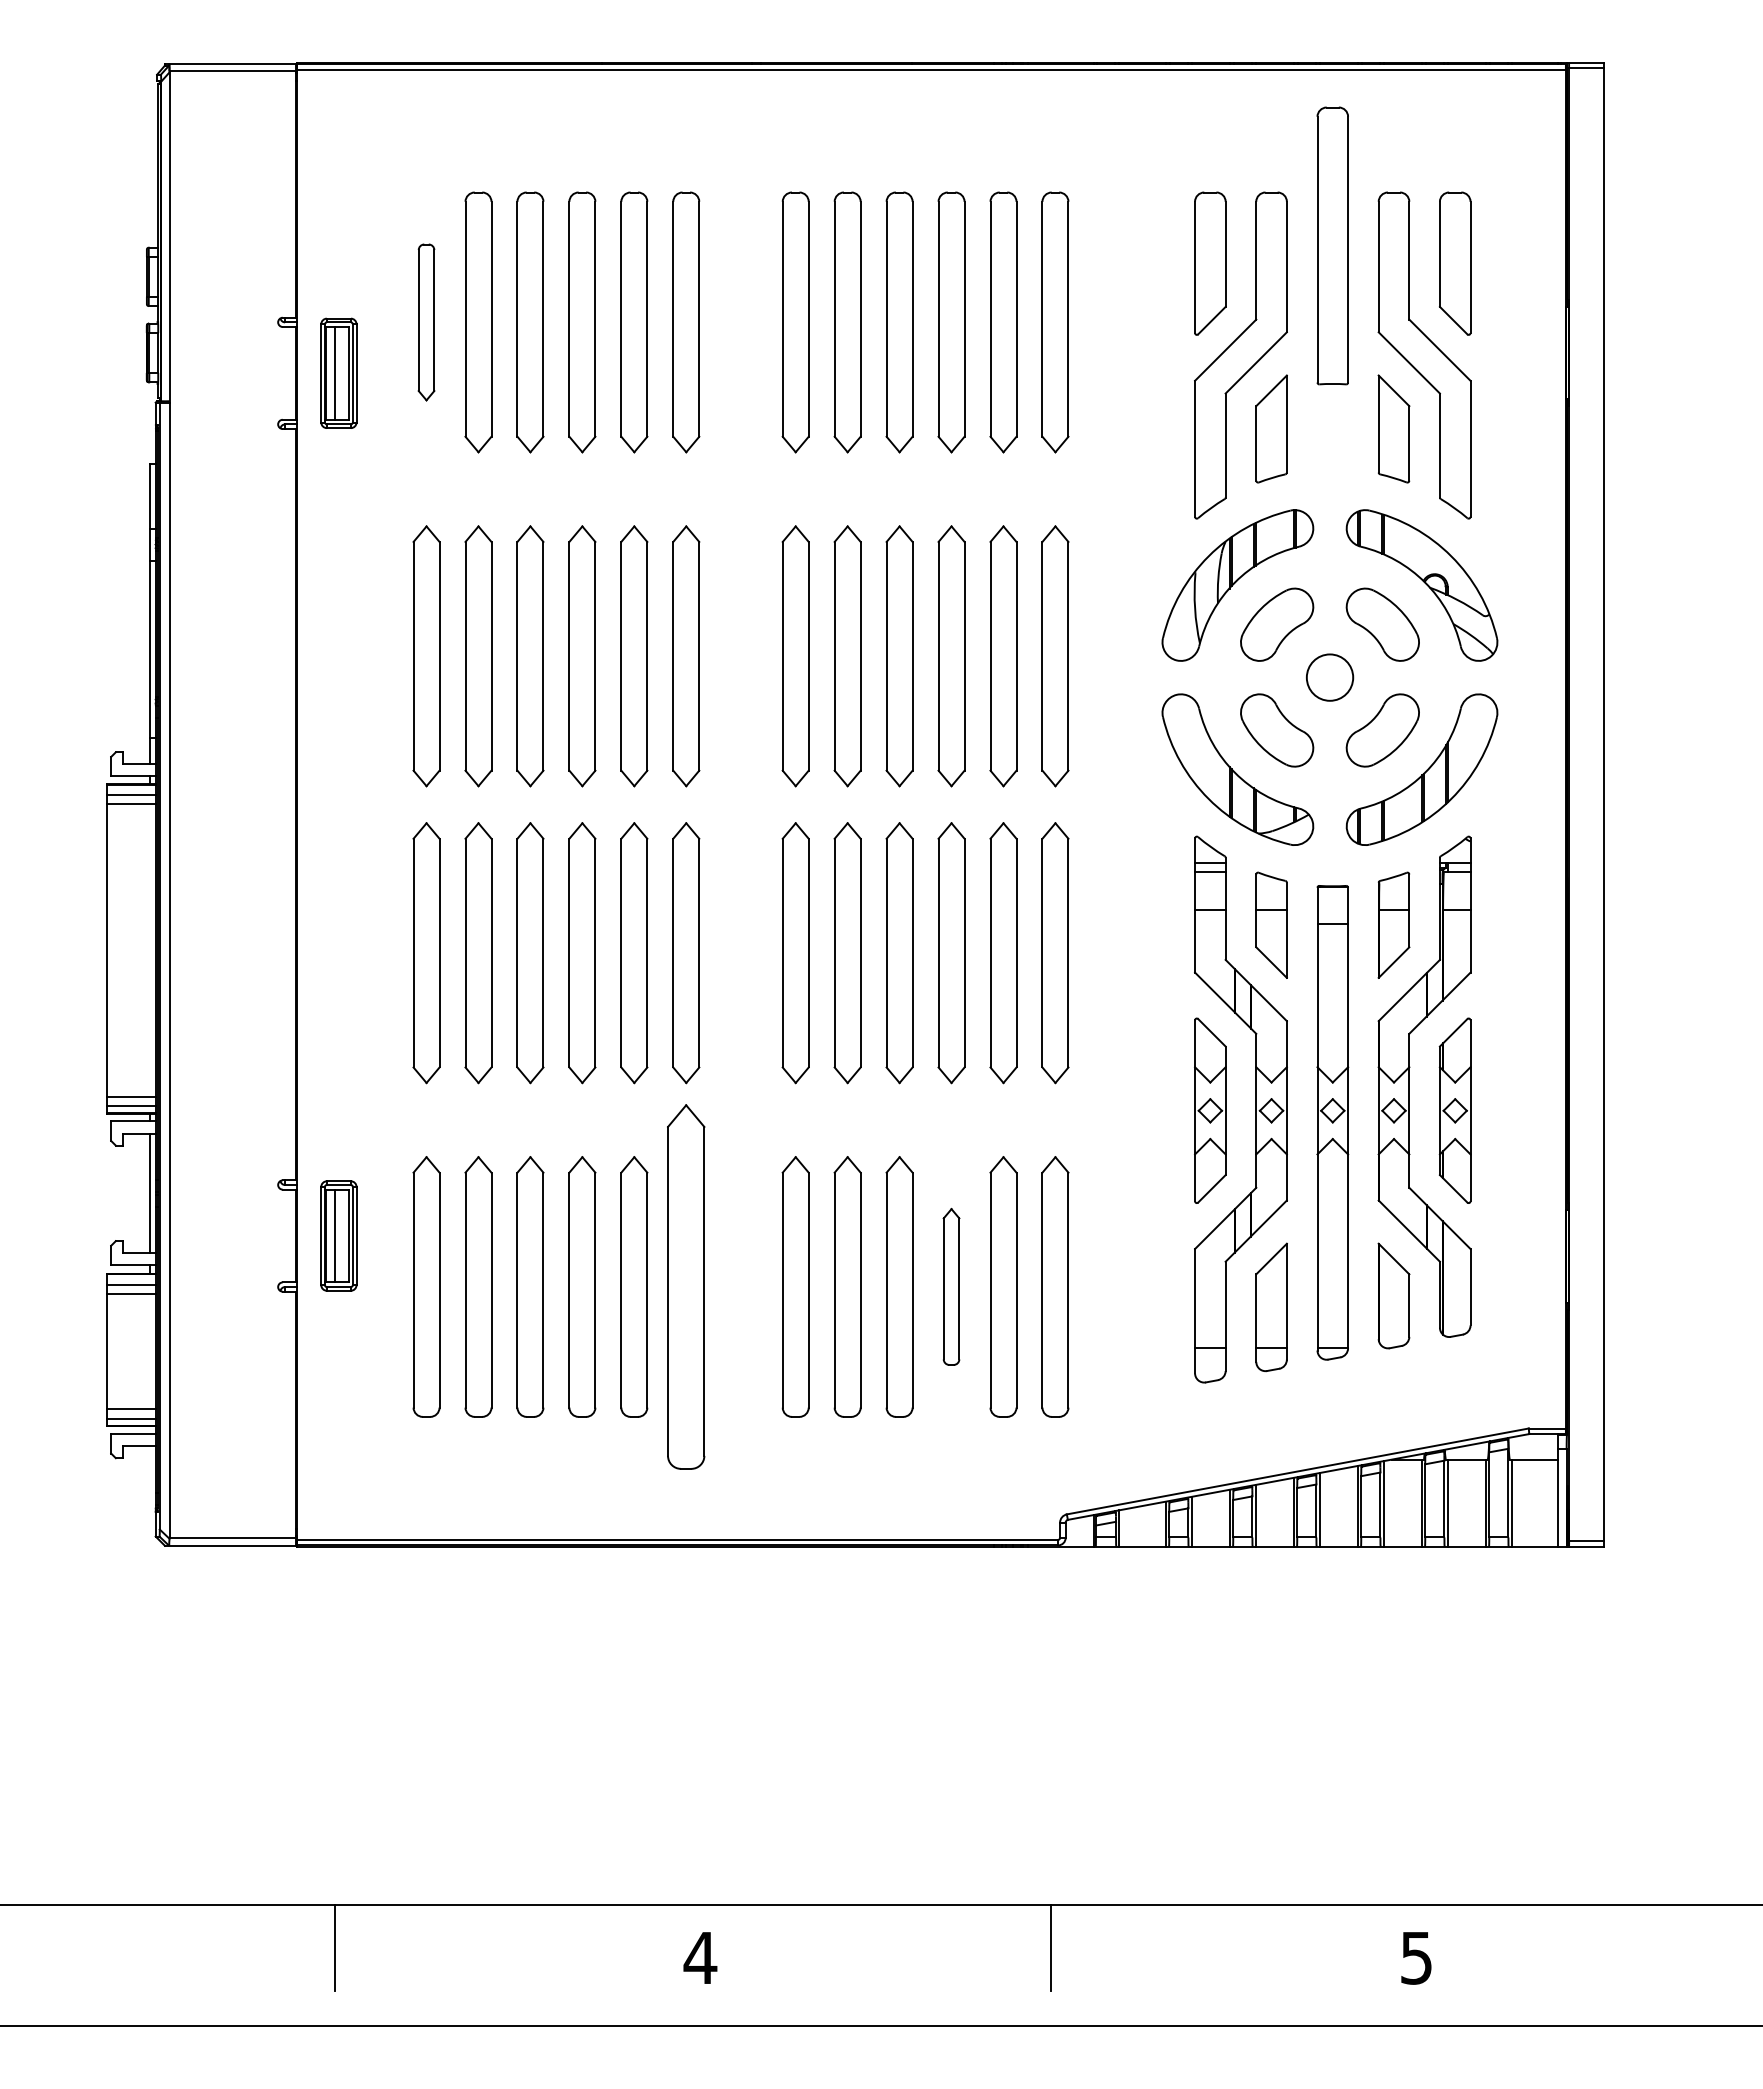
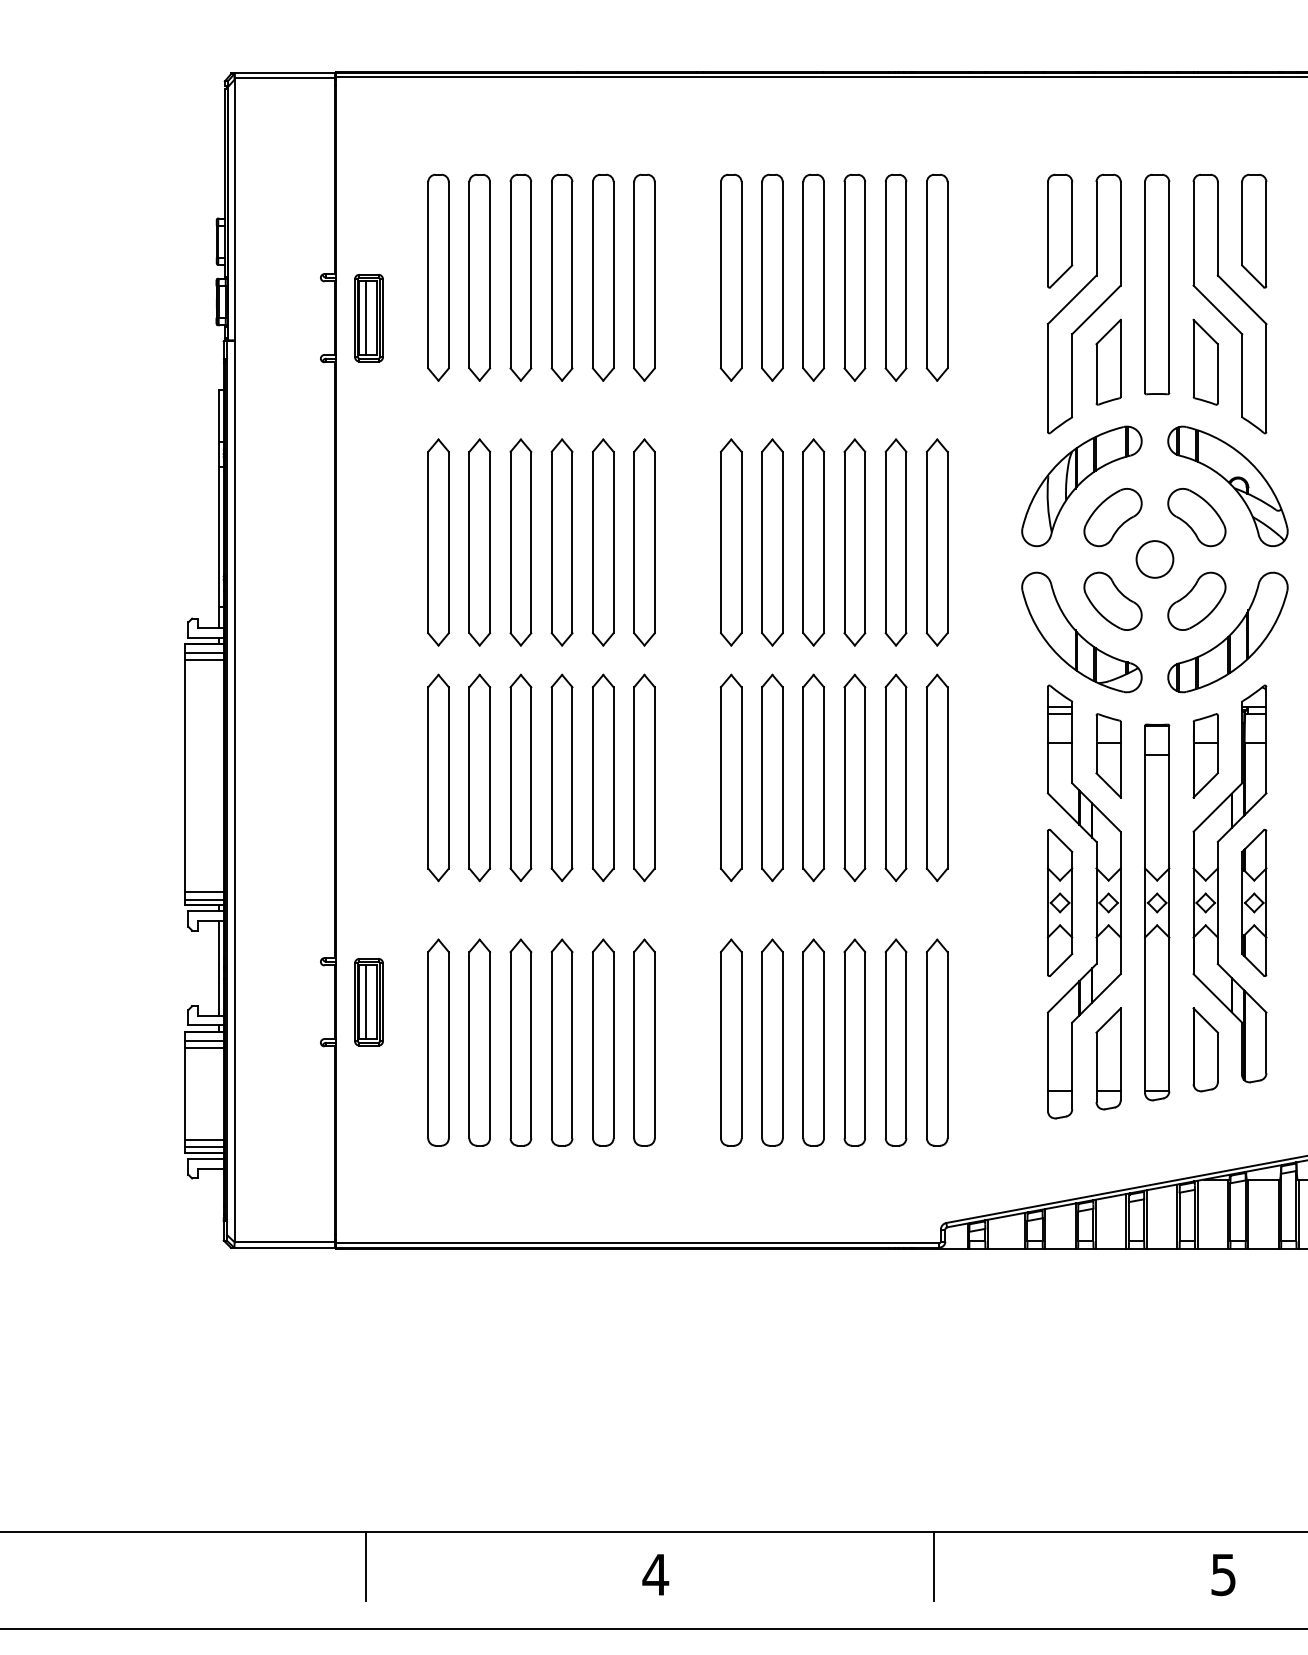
part: (1332, 245) -> (1156, 284), moved
part: (426, 322) -> (438, 277), size x1.67
part: (686, 1286) -> (644, 1042), size x0.71
part: (951, 1286) -> (854, 1042), size x1.67

